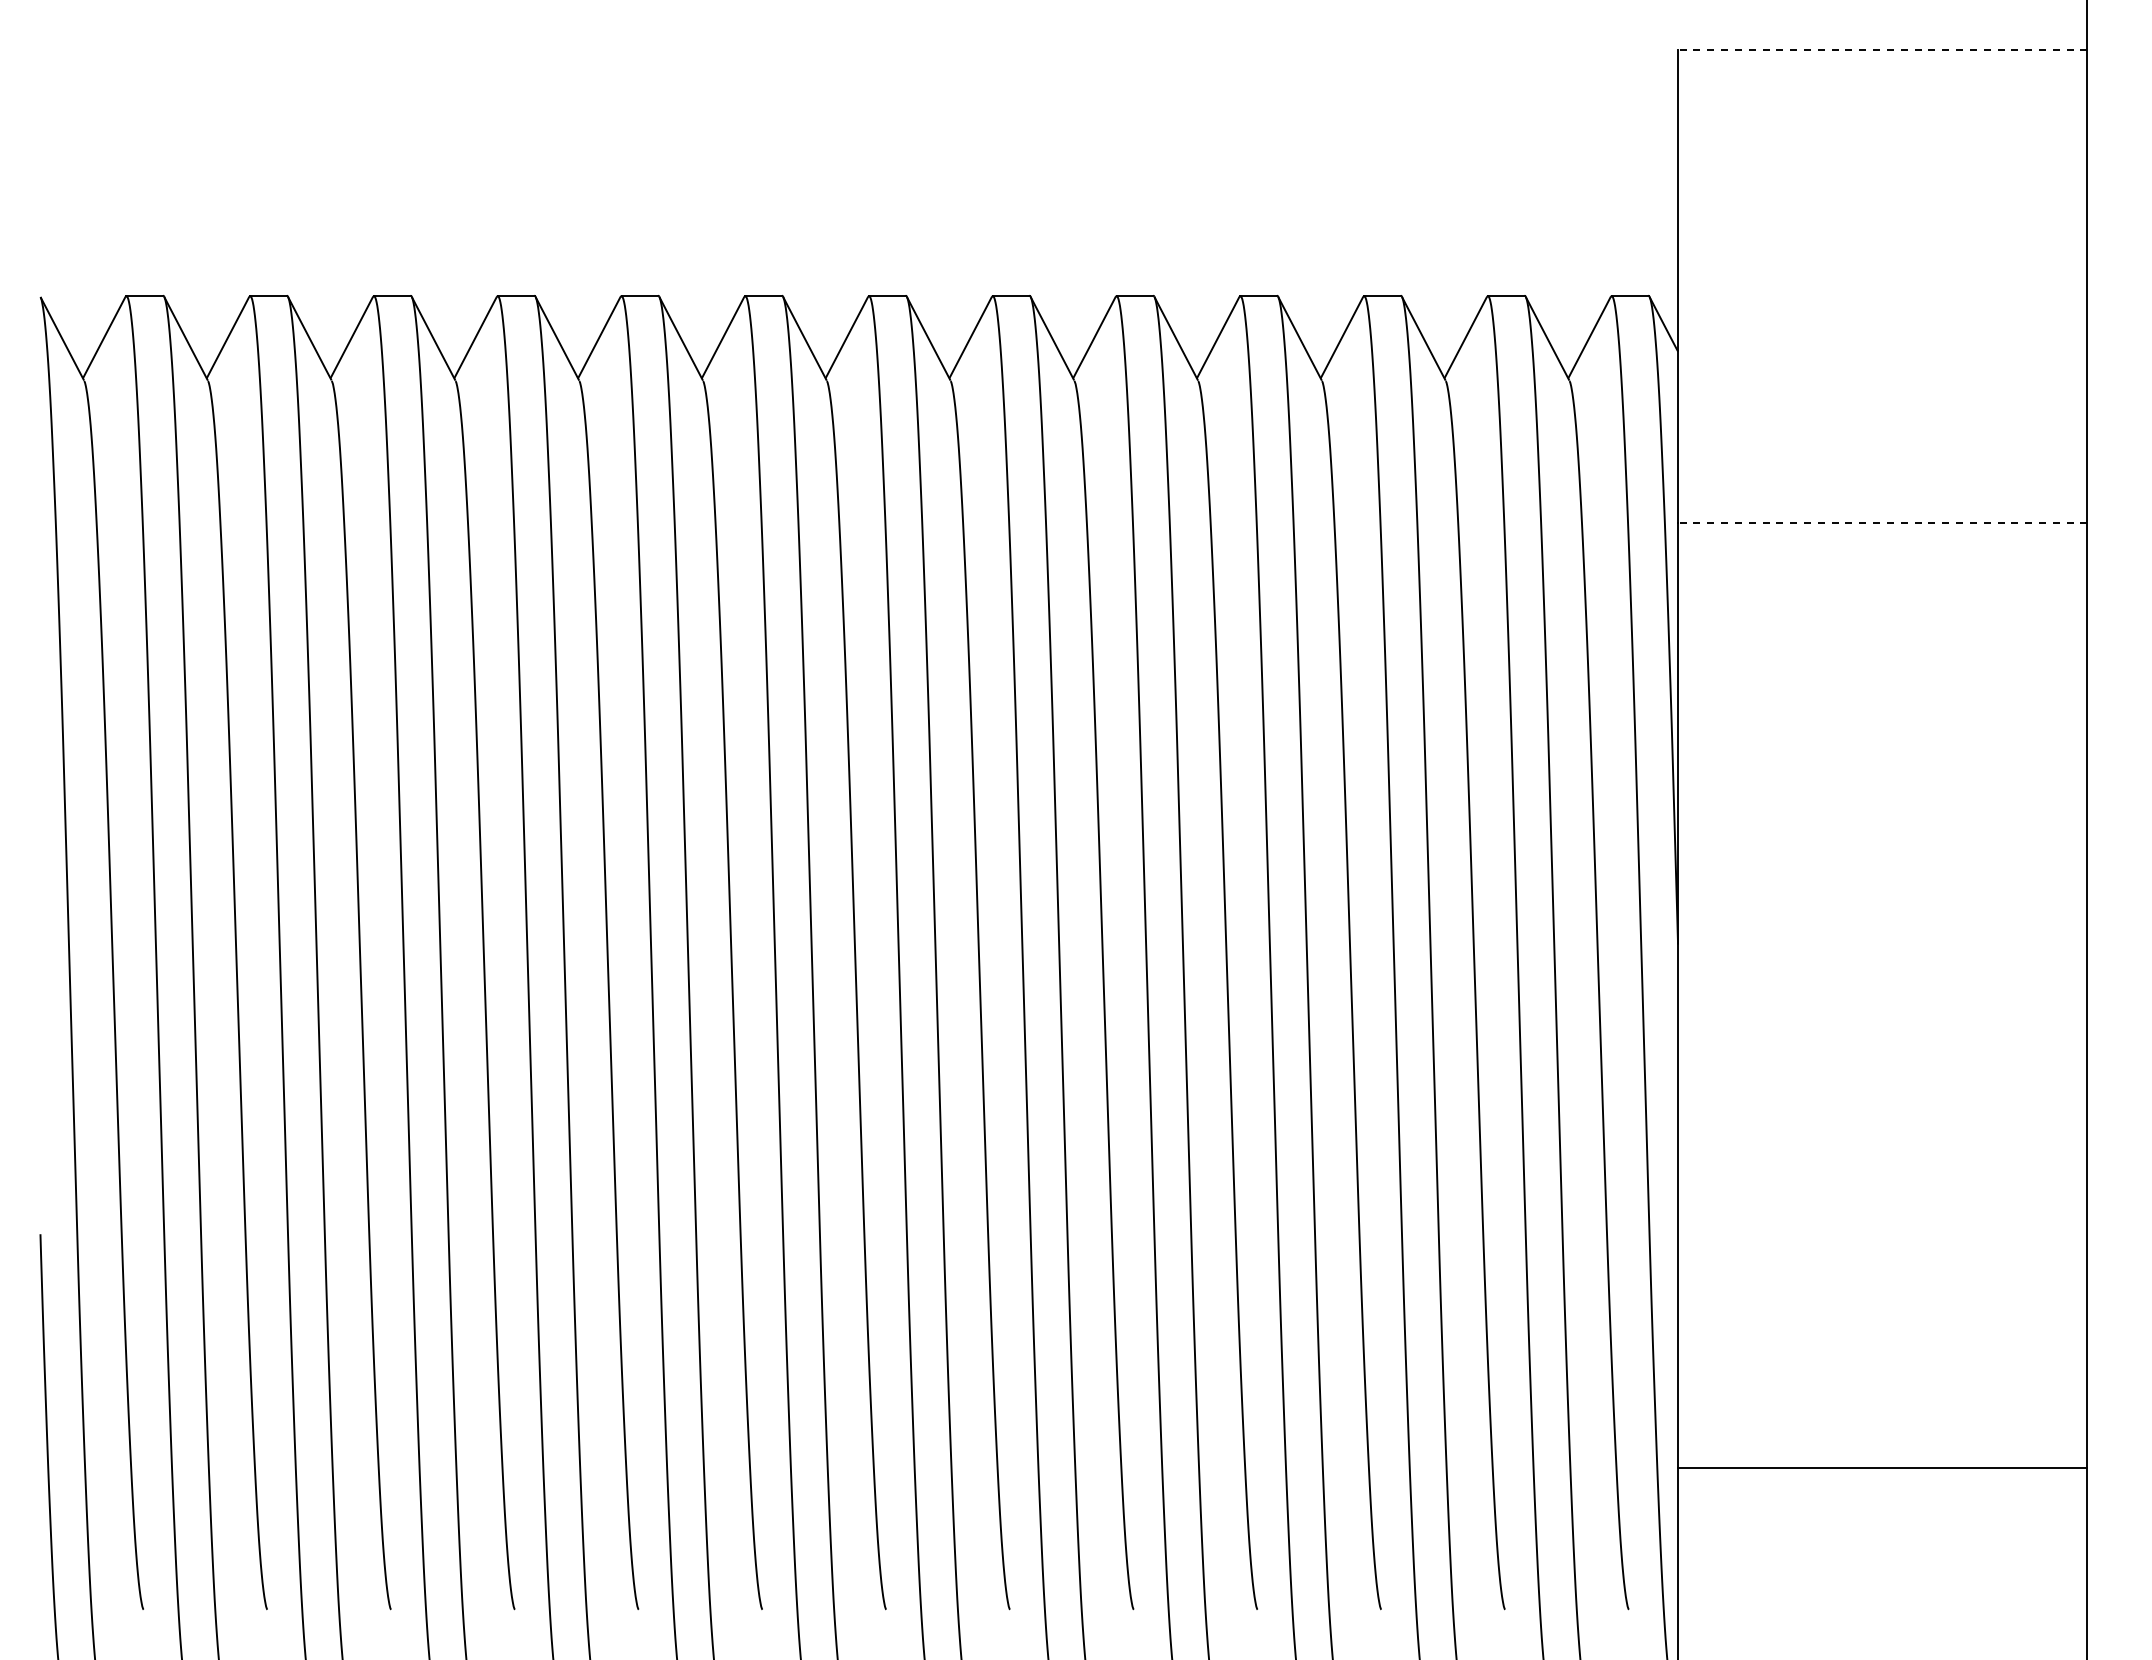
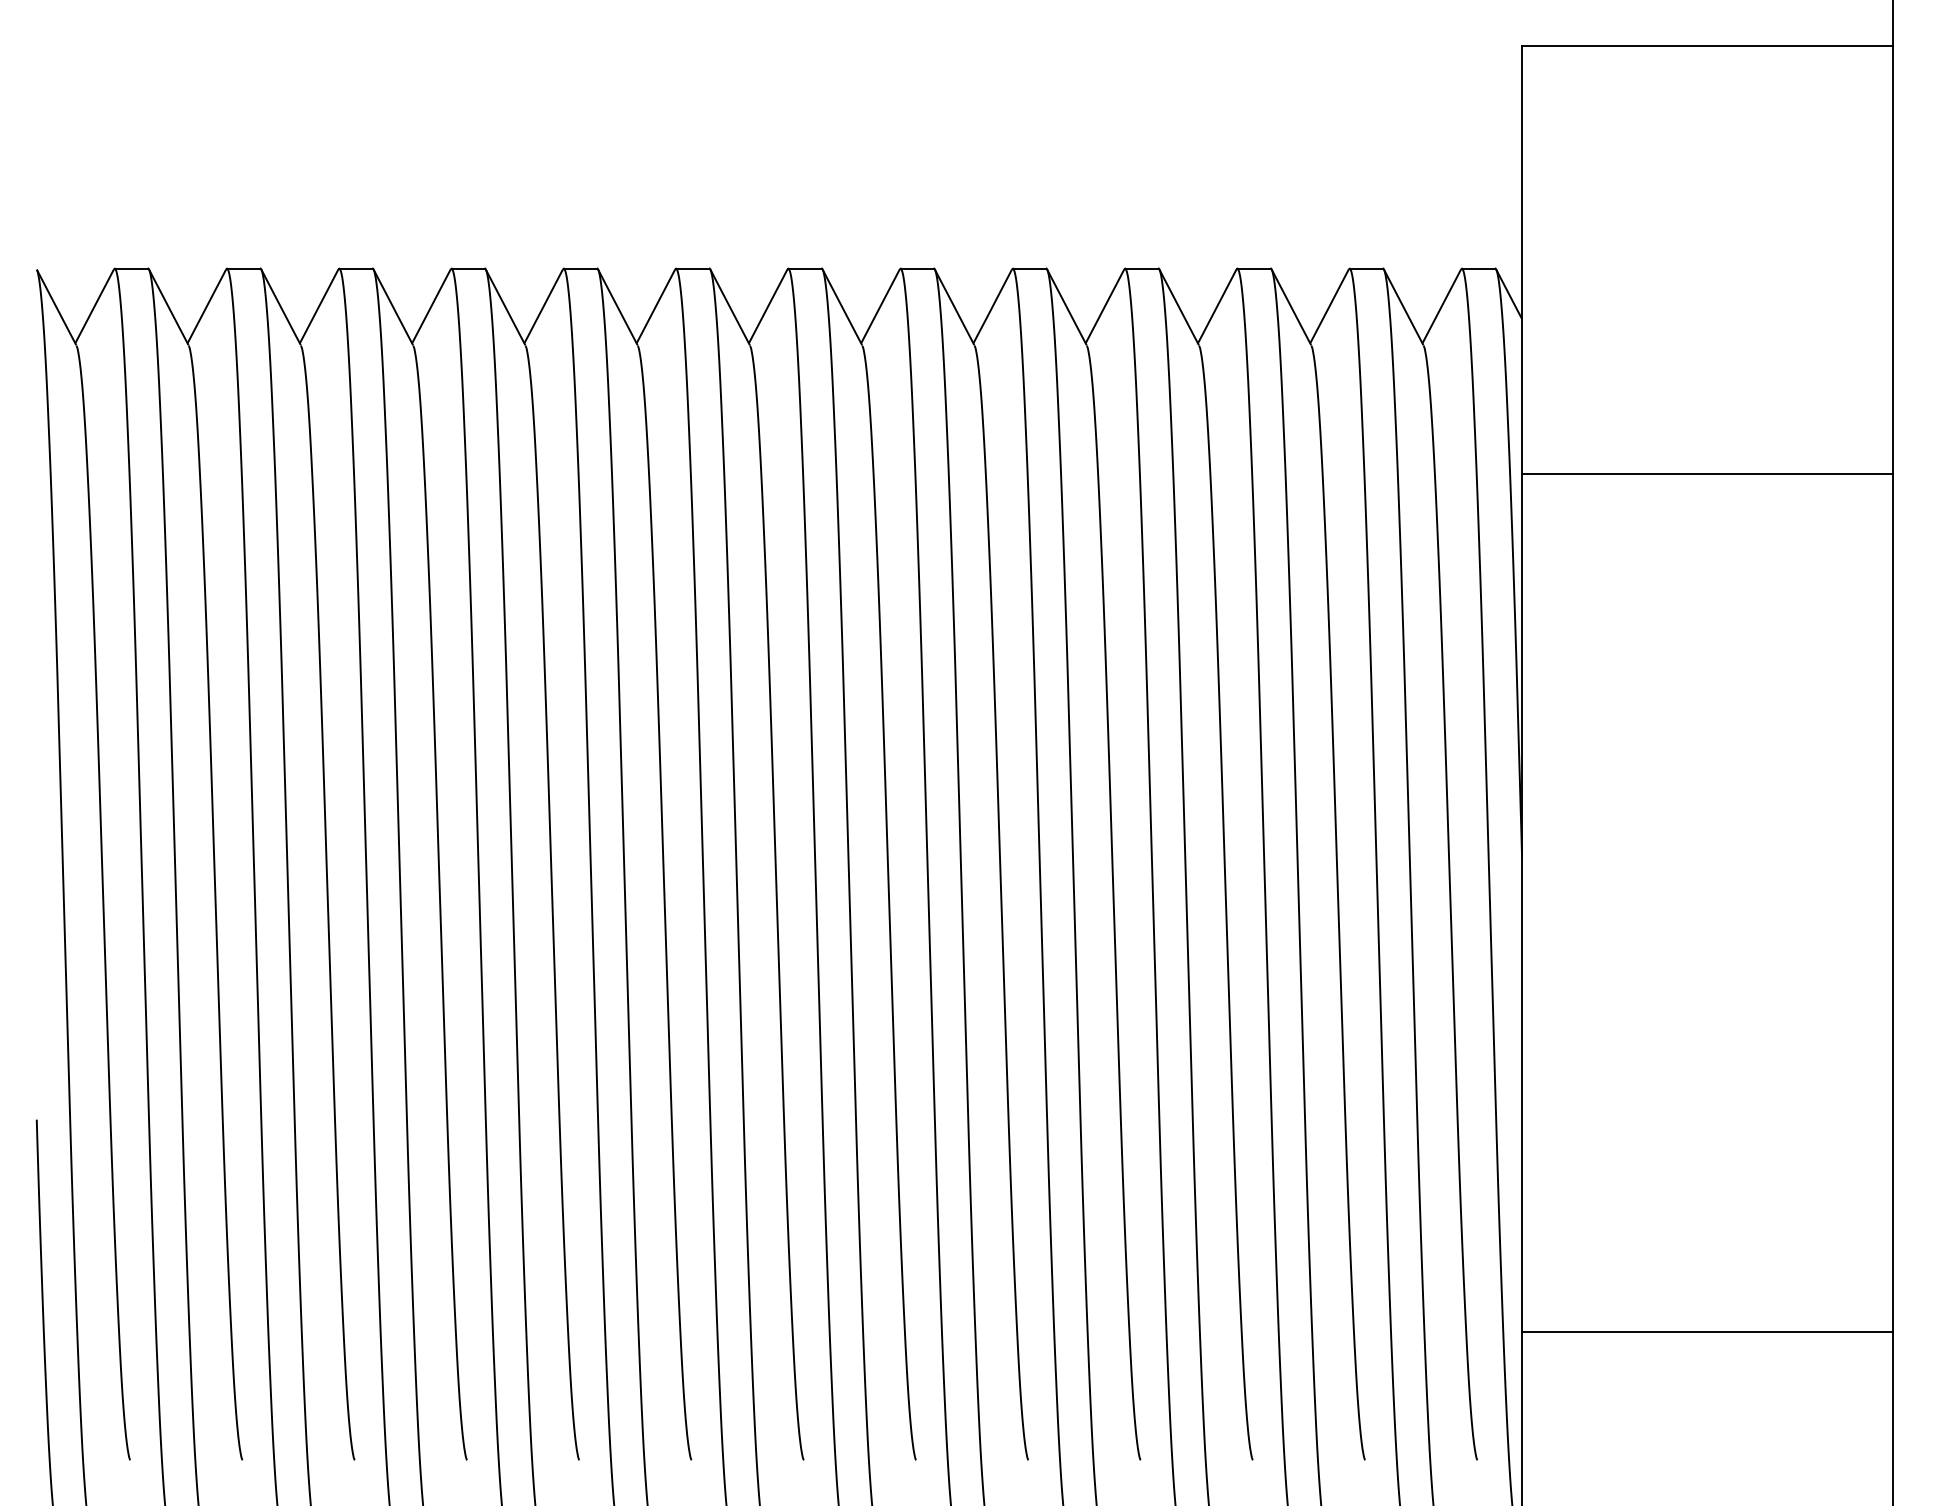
line: (1882, 49) -> (1707, 45), dashed -> solid
line: (1882, 522) -> (1707, 474), dashed -> solid

